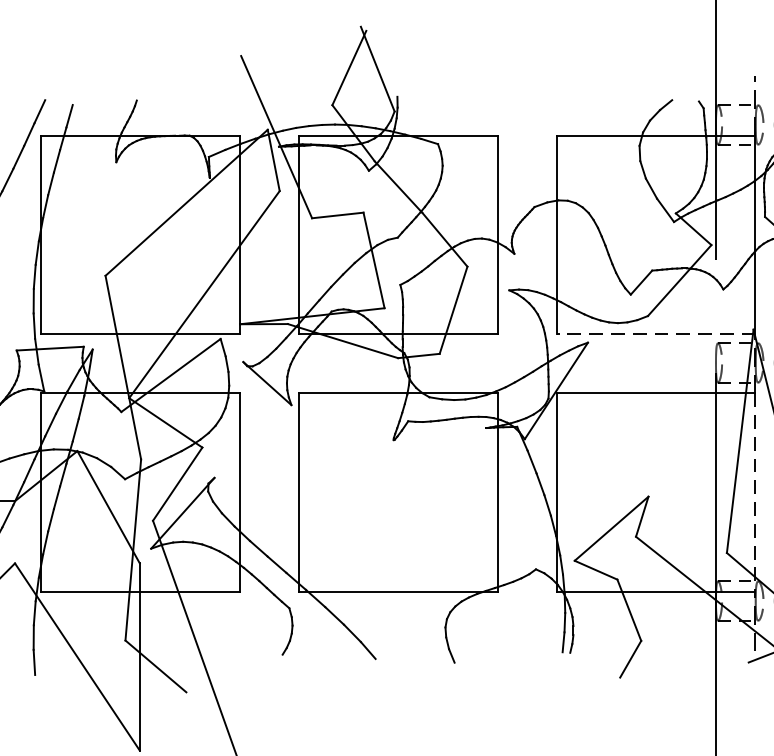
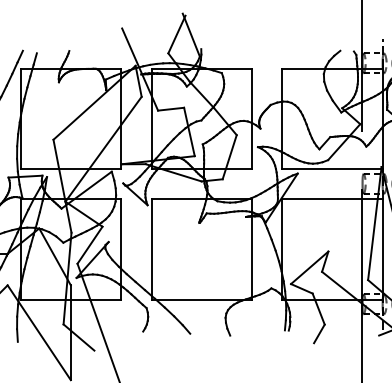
line: (654, 334) -> (331, 169), dashed -> solid
line: (755, 492) -> (382, 249), dashed -> solid

